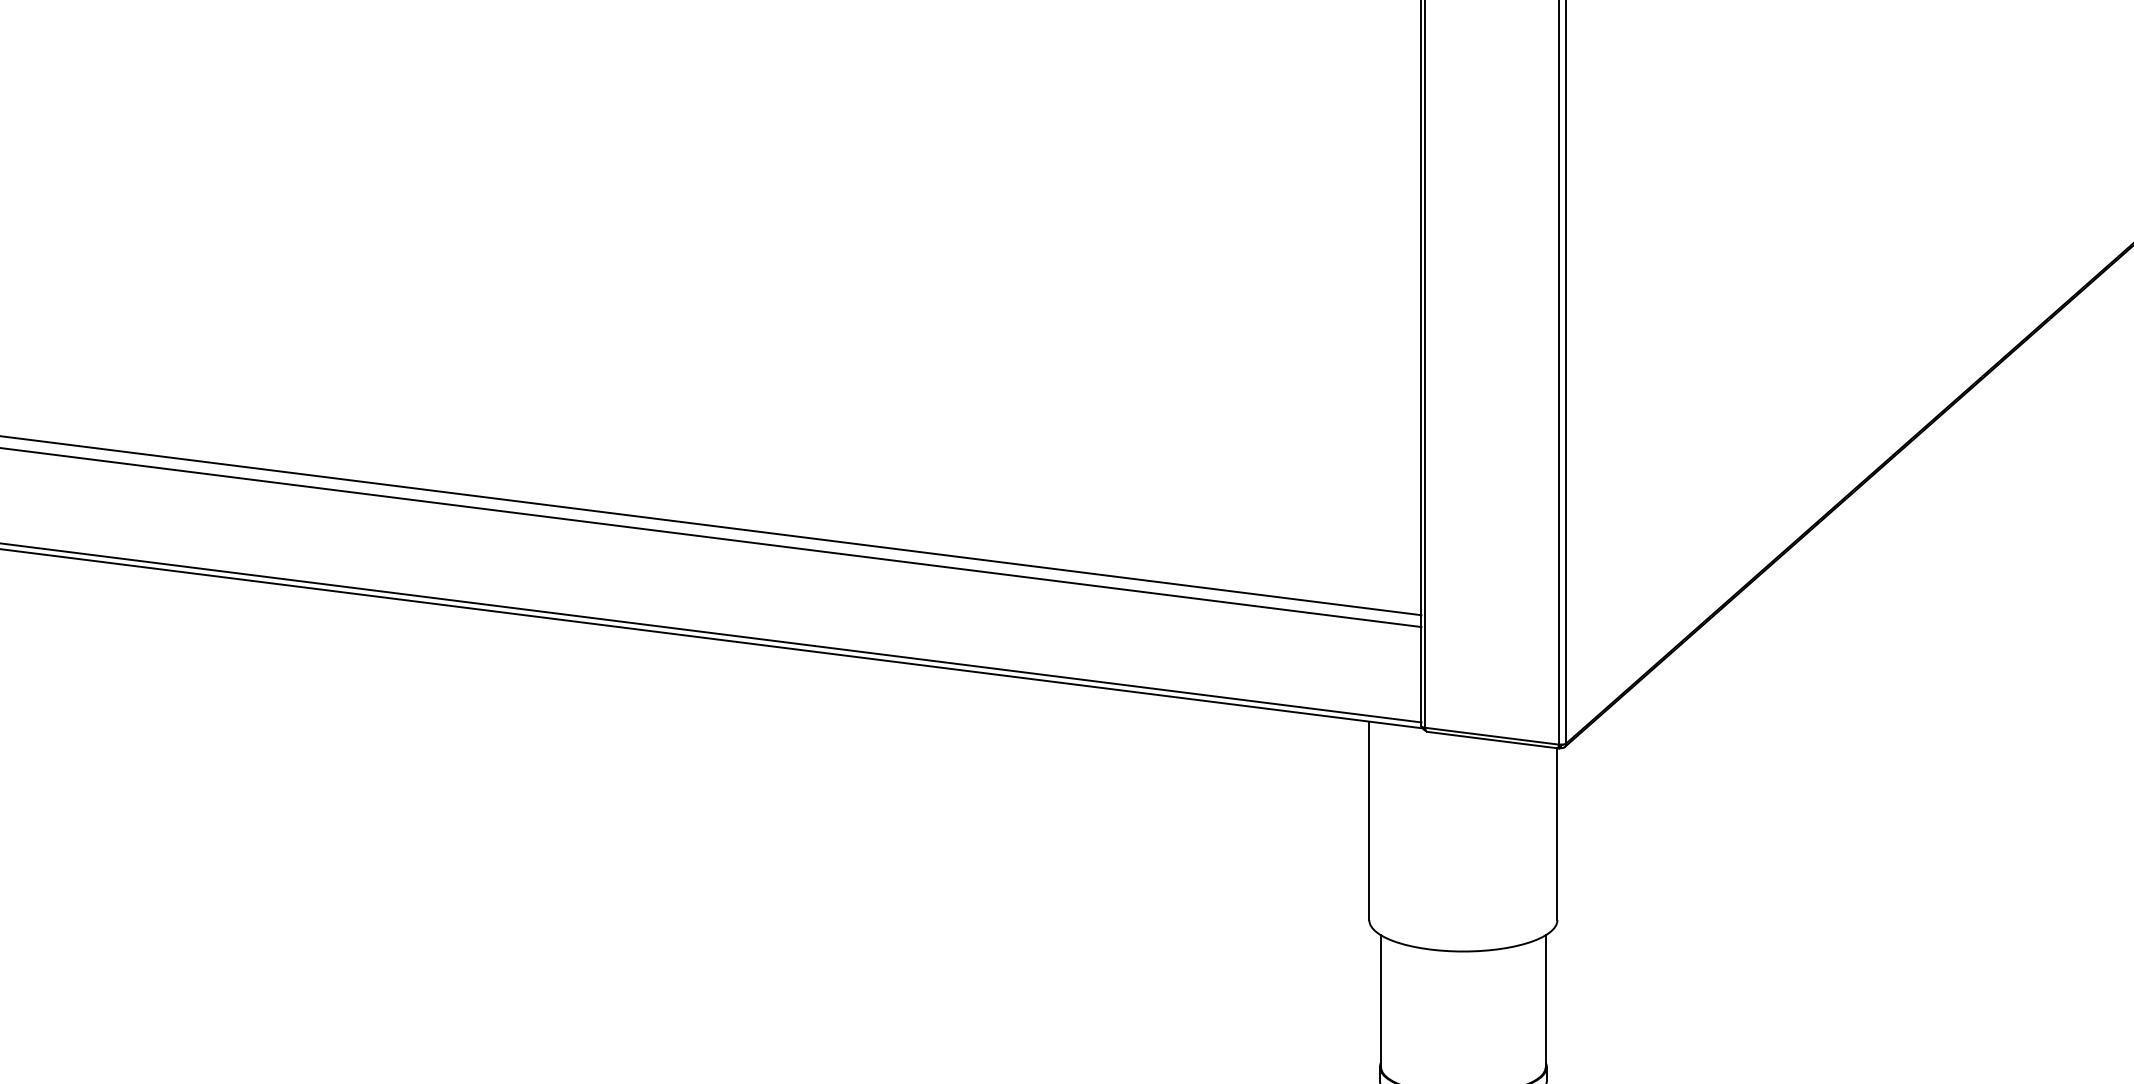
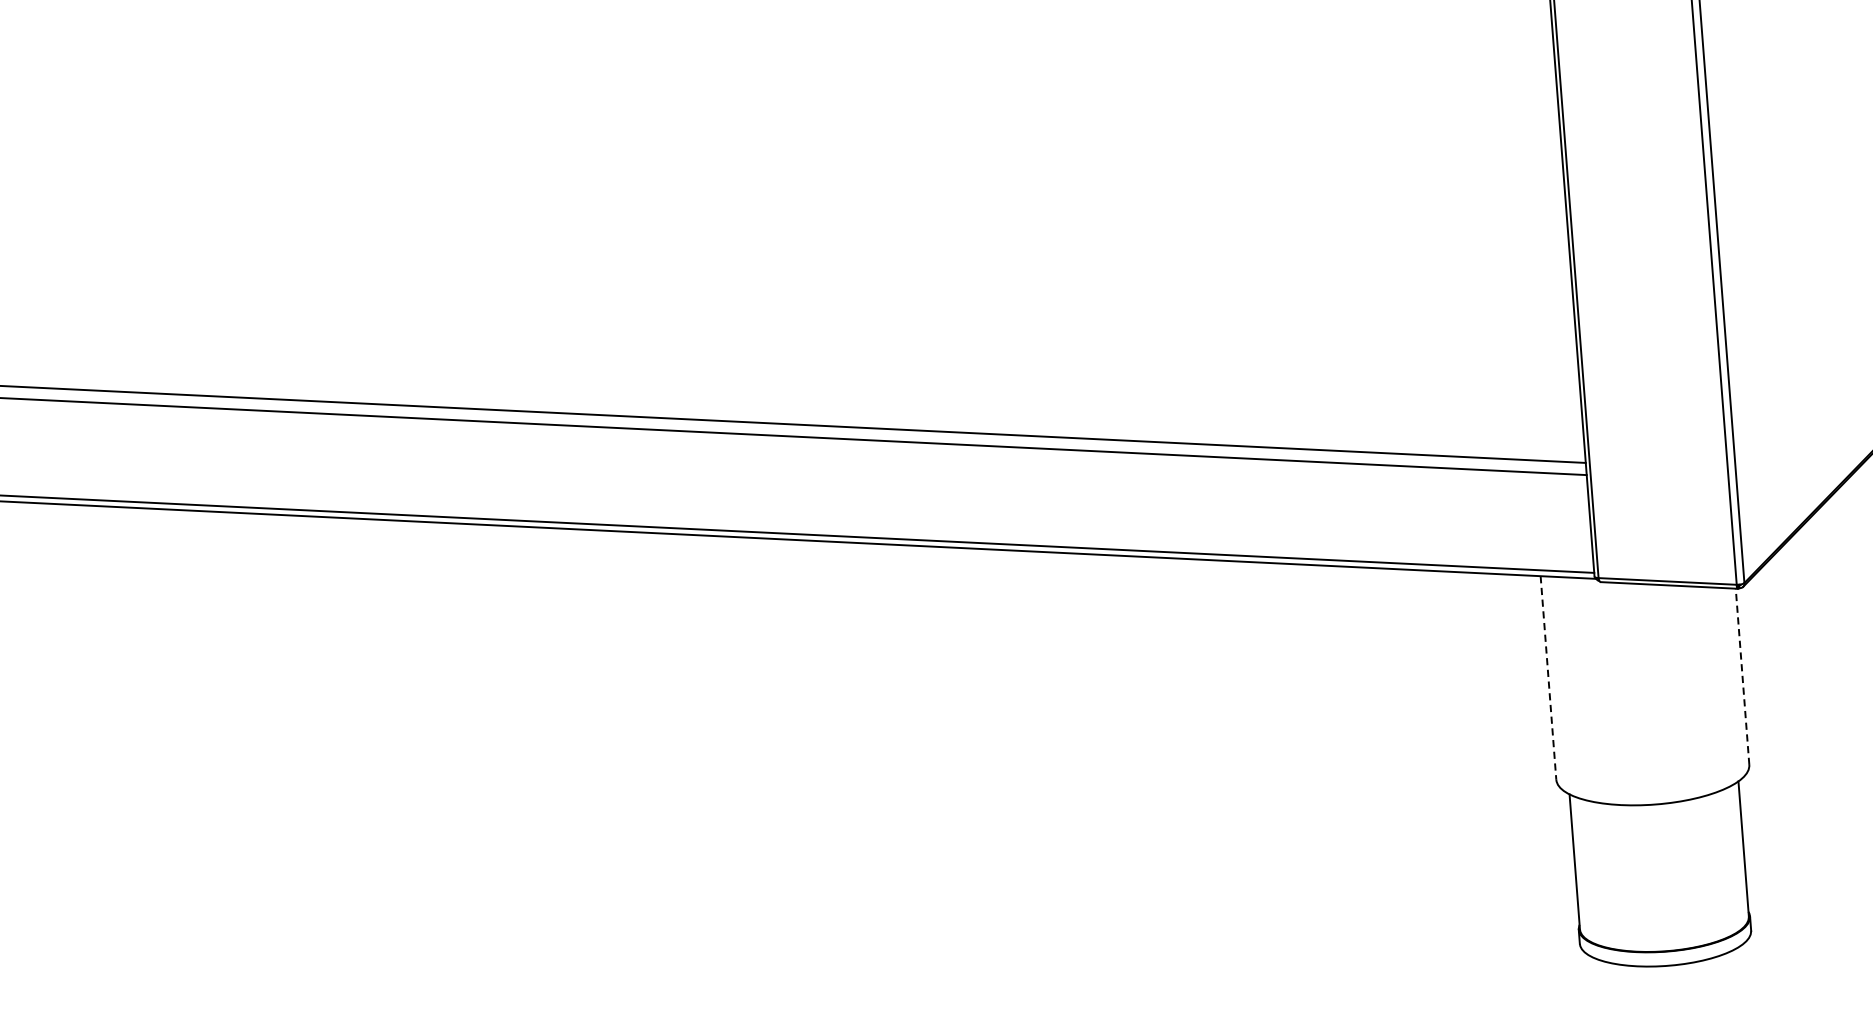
line: (1369, 821) -> (1548, 678), solid -> dashed
line: (1557, 834) -> (1742, 677), solid -> dashed

